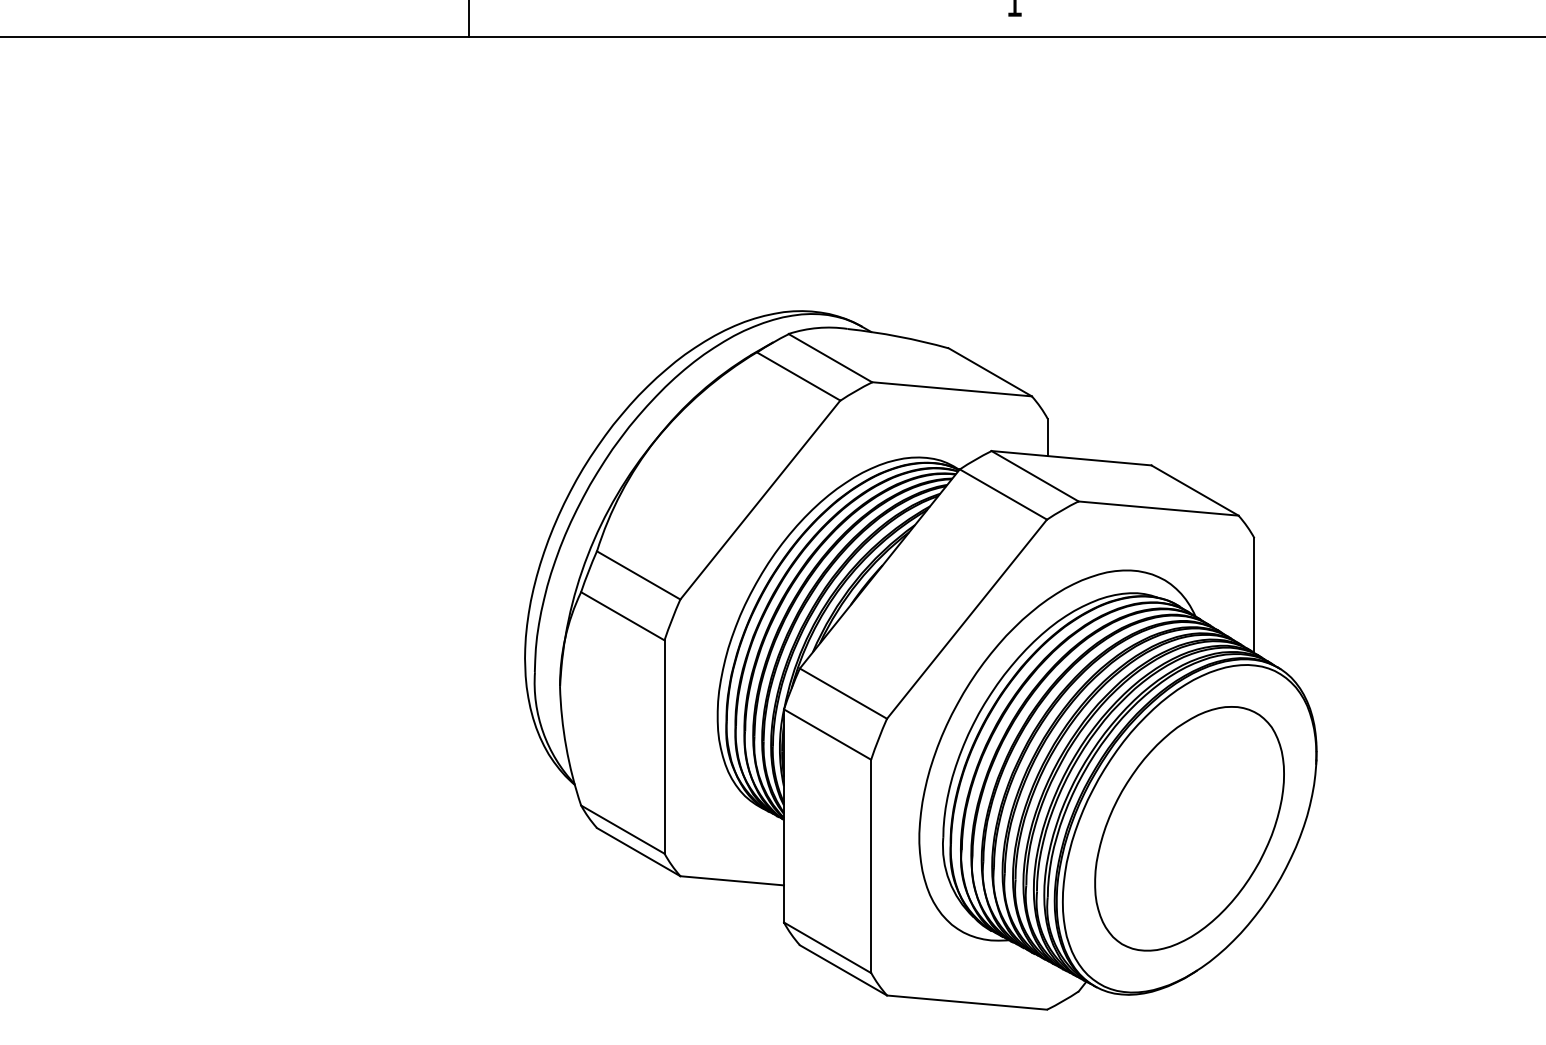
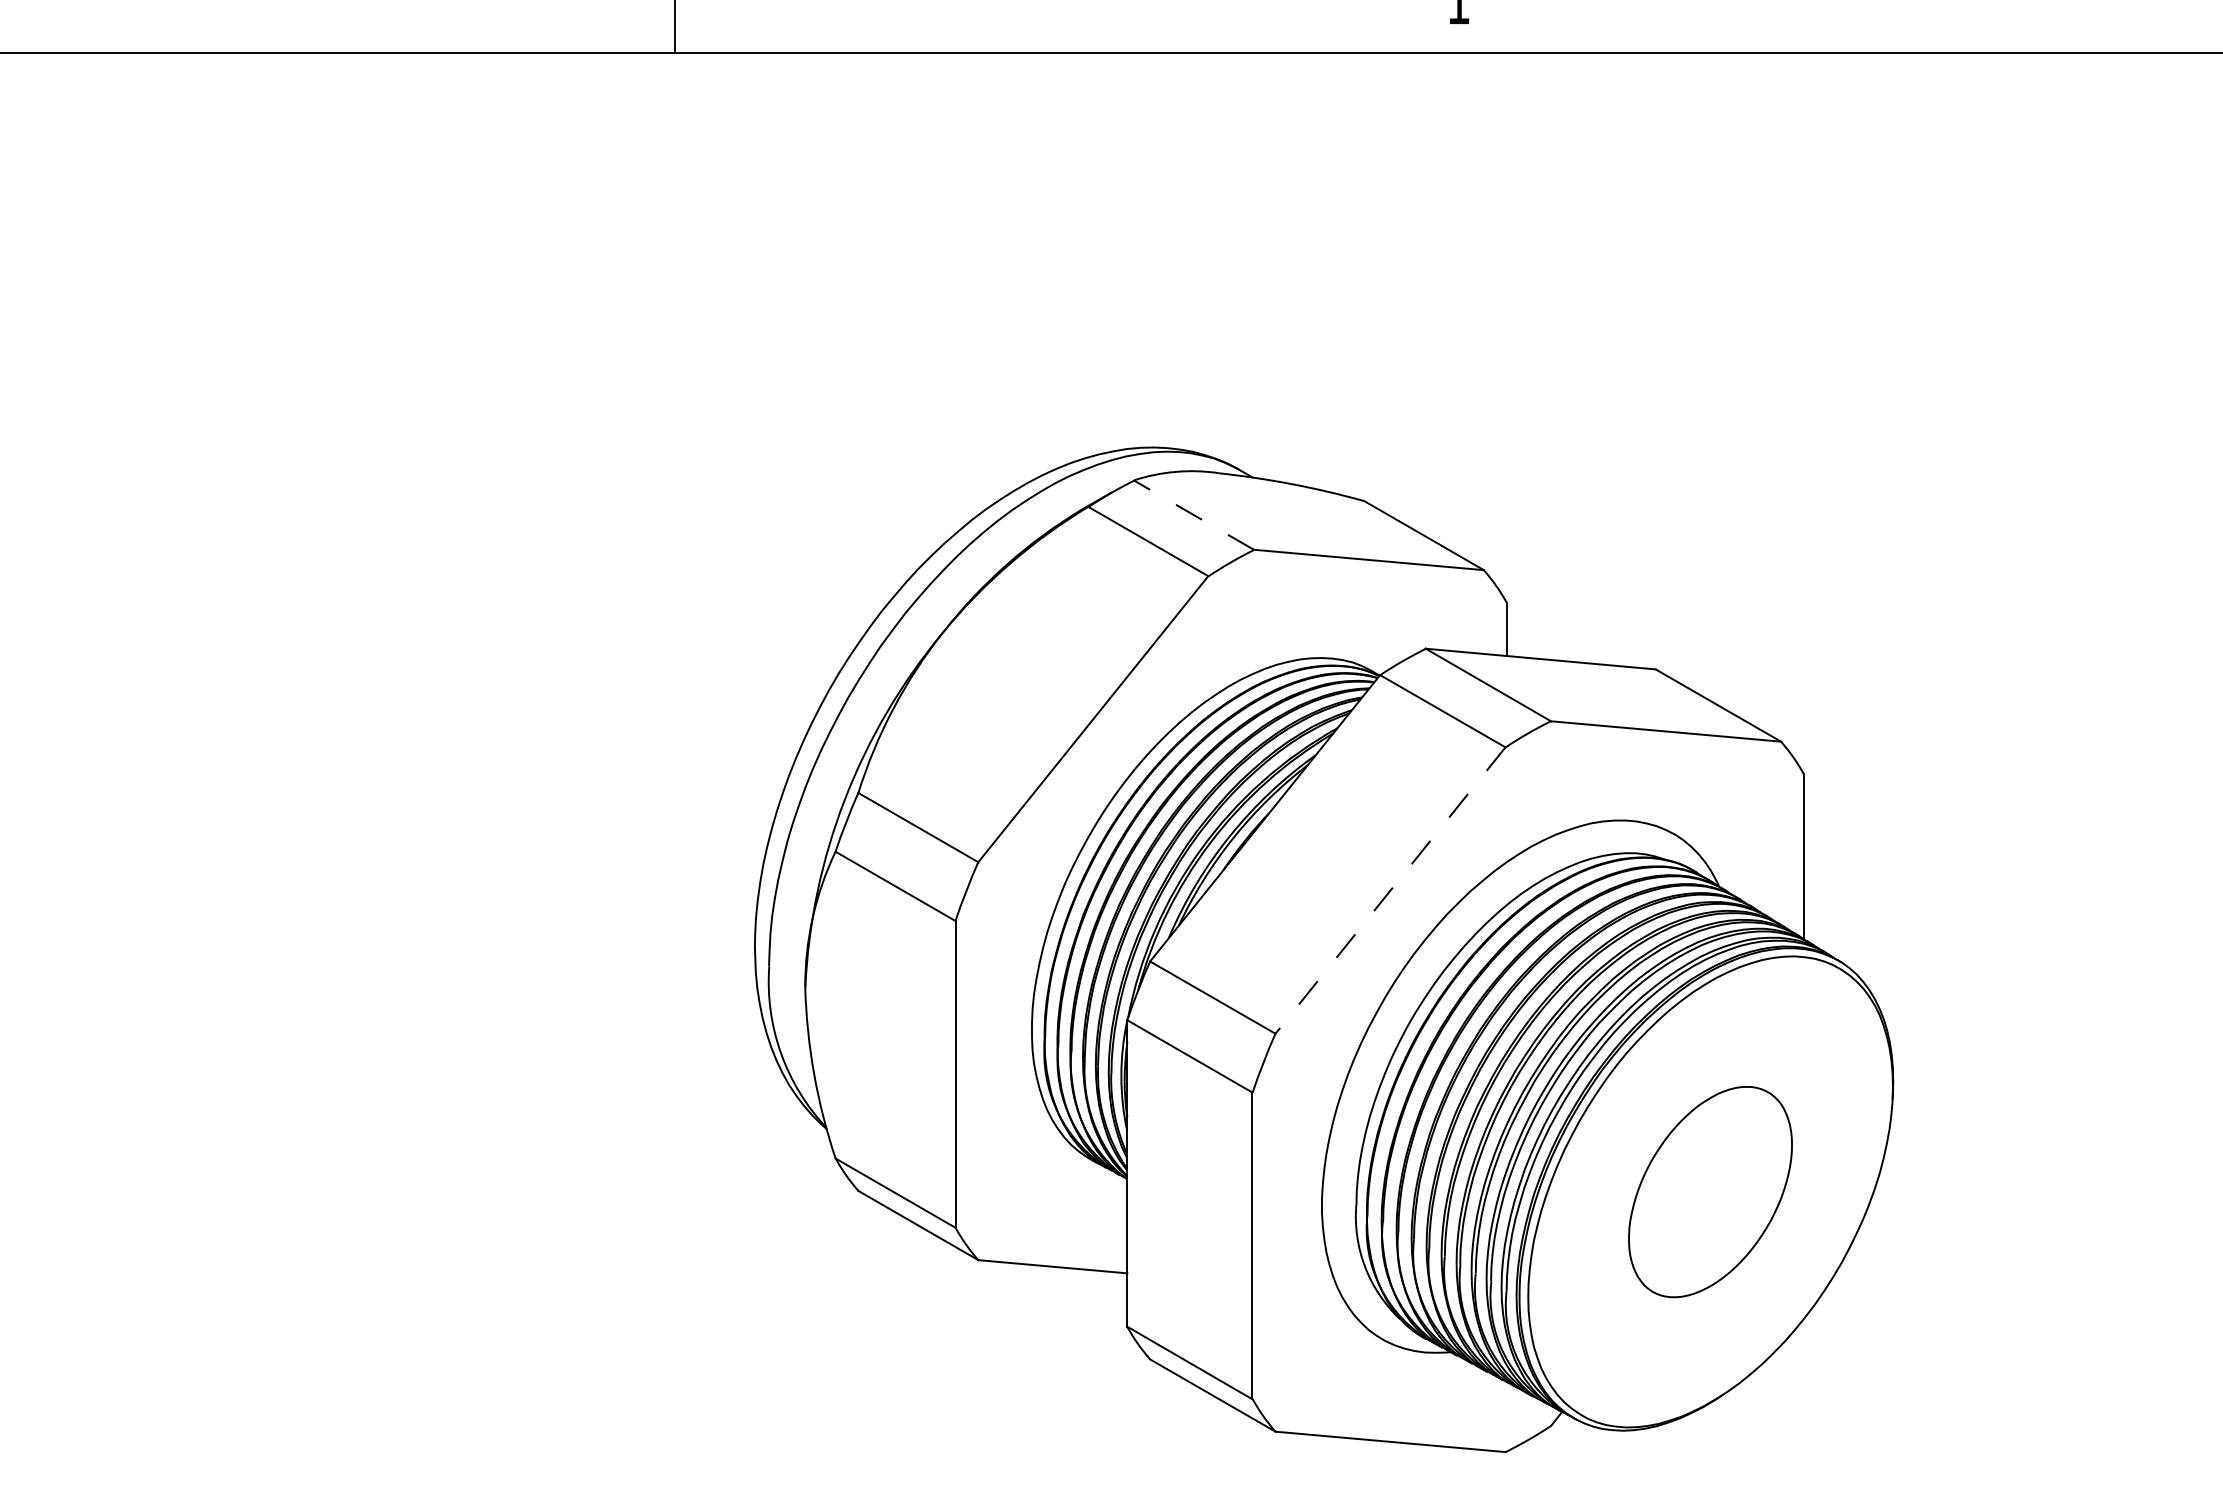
line: (829, 357) -> (1192, 514), solid -> dashed
line: (967, 619) -> (1391, 890), solid -> dashed
part: (1189, 828) -> (1710, 1191), size x0.6

